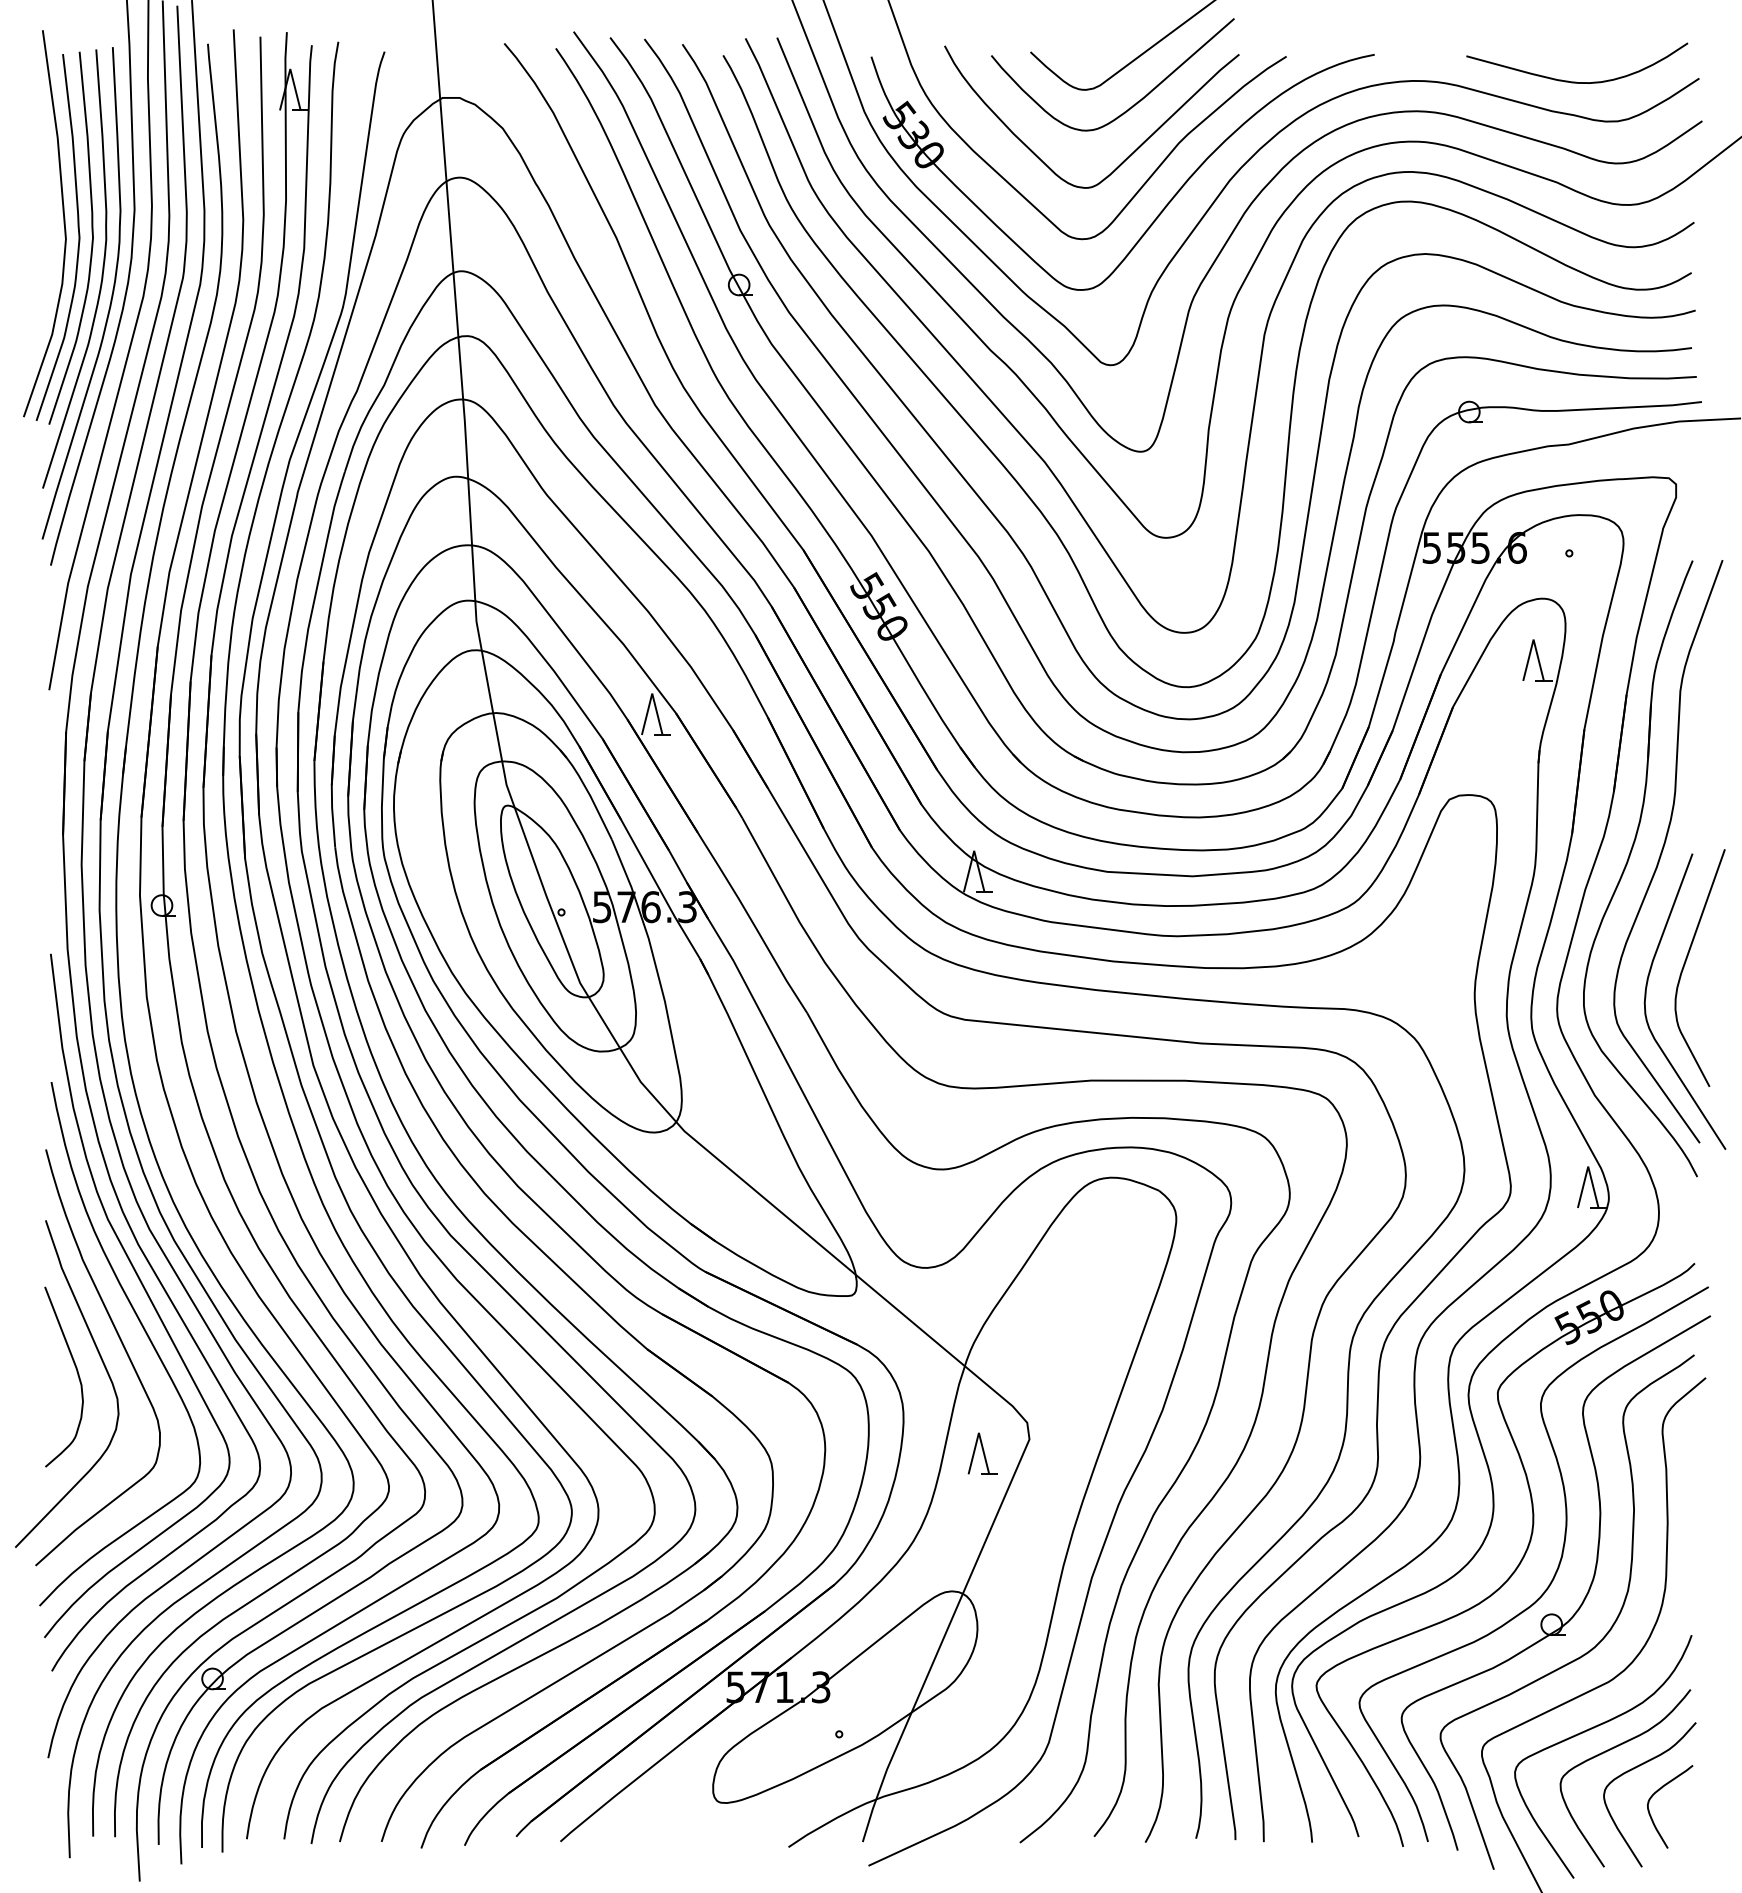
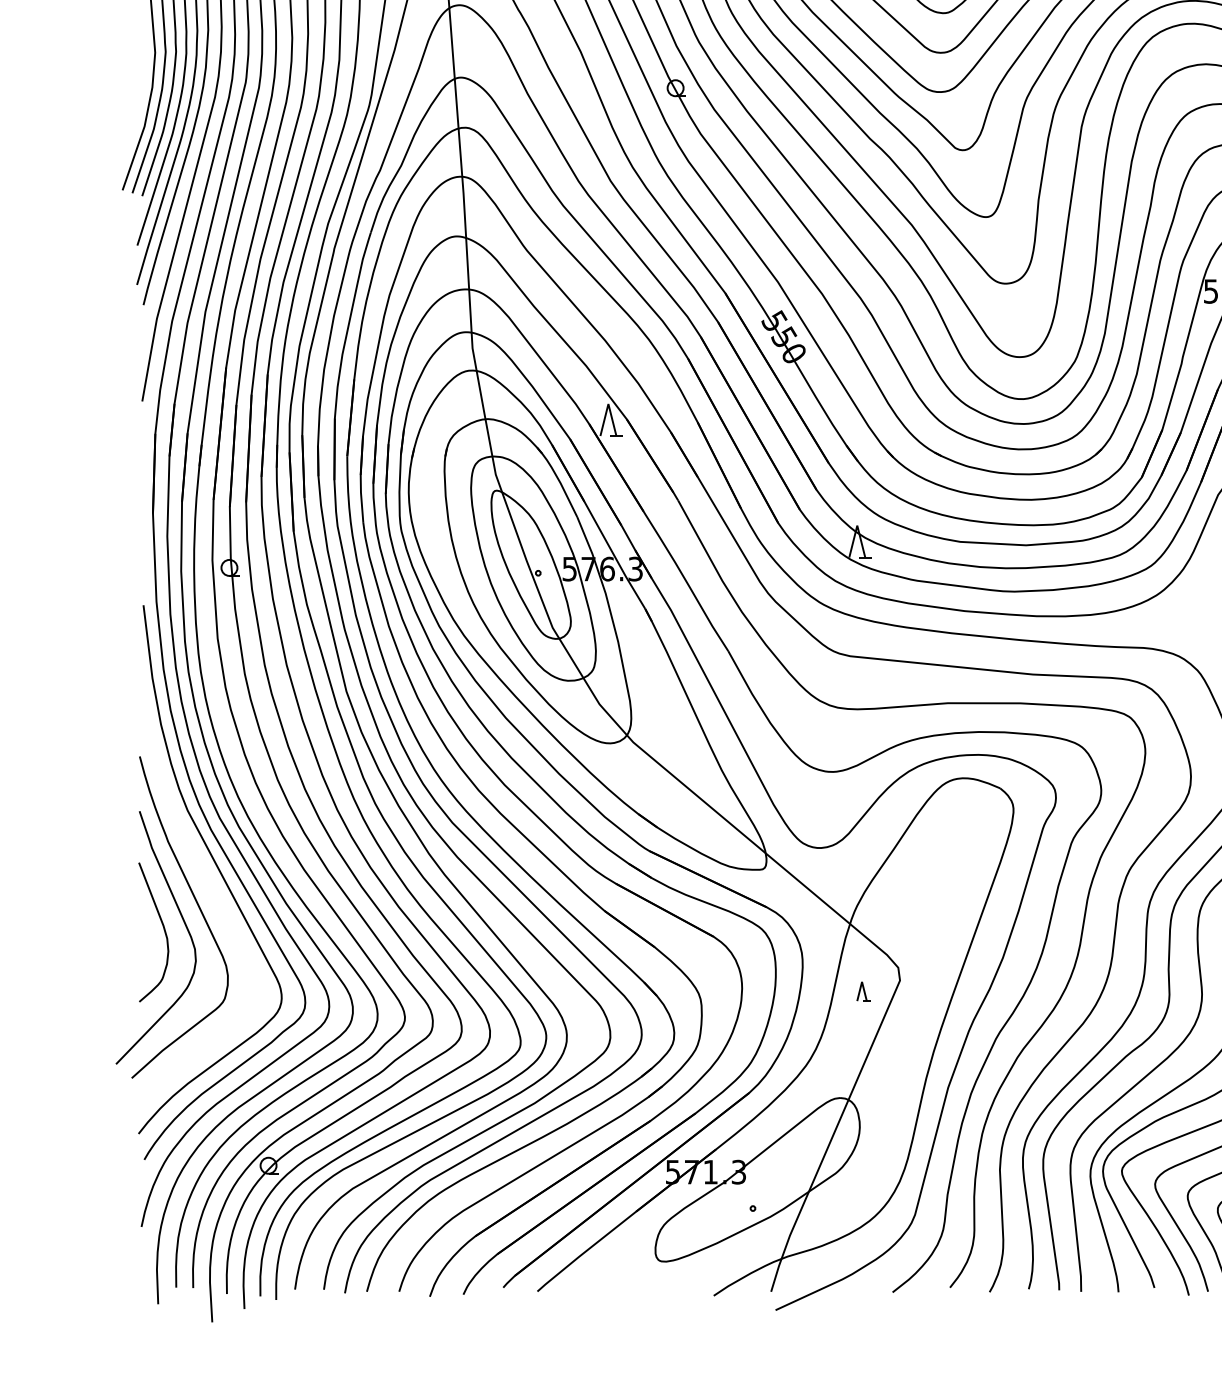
curve: (142, 1328) -> (214, 894), removed
part: (982, 1453) -> (863, 991), size x0.6

